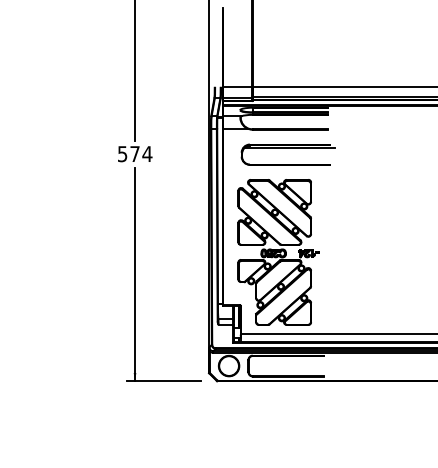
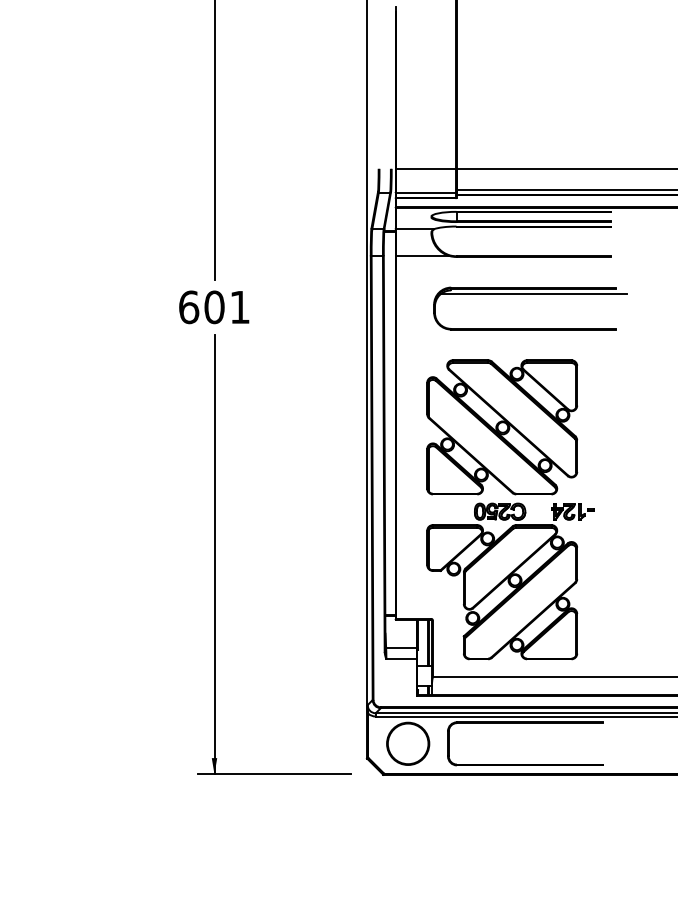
text: (134, 154) -> (213, 308), 574 -> 601

